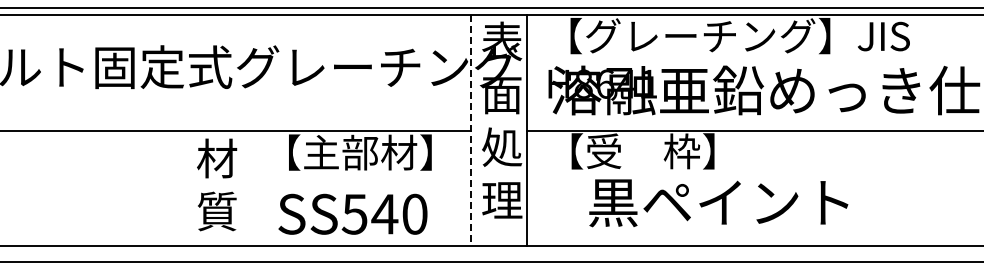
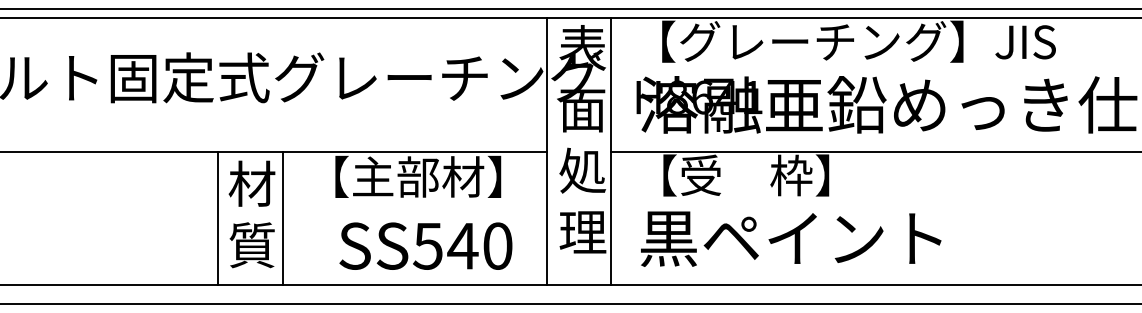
line: (471, 131) -> (547, 152), dashed -> solid
line: (188, 188) -> (218, 218), added
line: (243, 188) -> (282, 218), added
text: (718, 203) -> (790, 239), moved
text: (352, 213) -> (425, 245), moved

